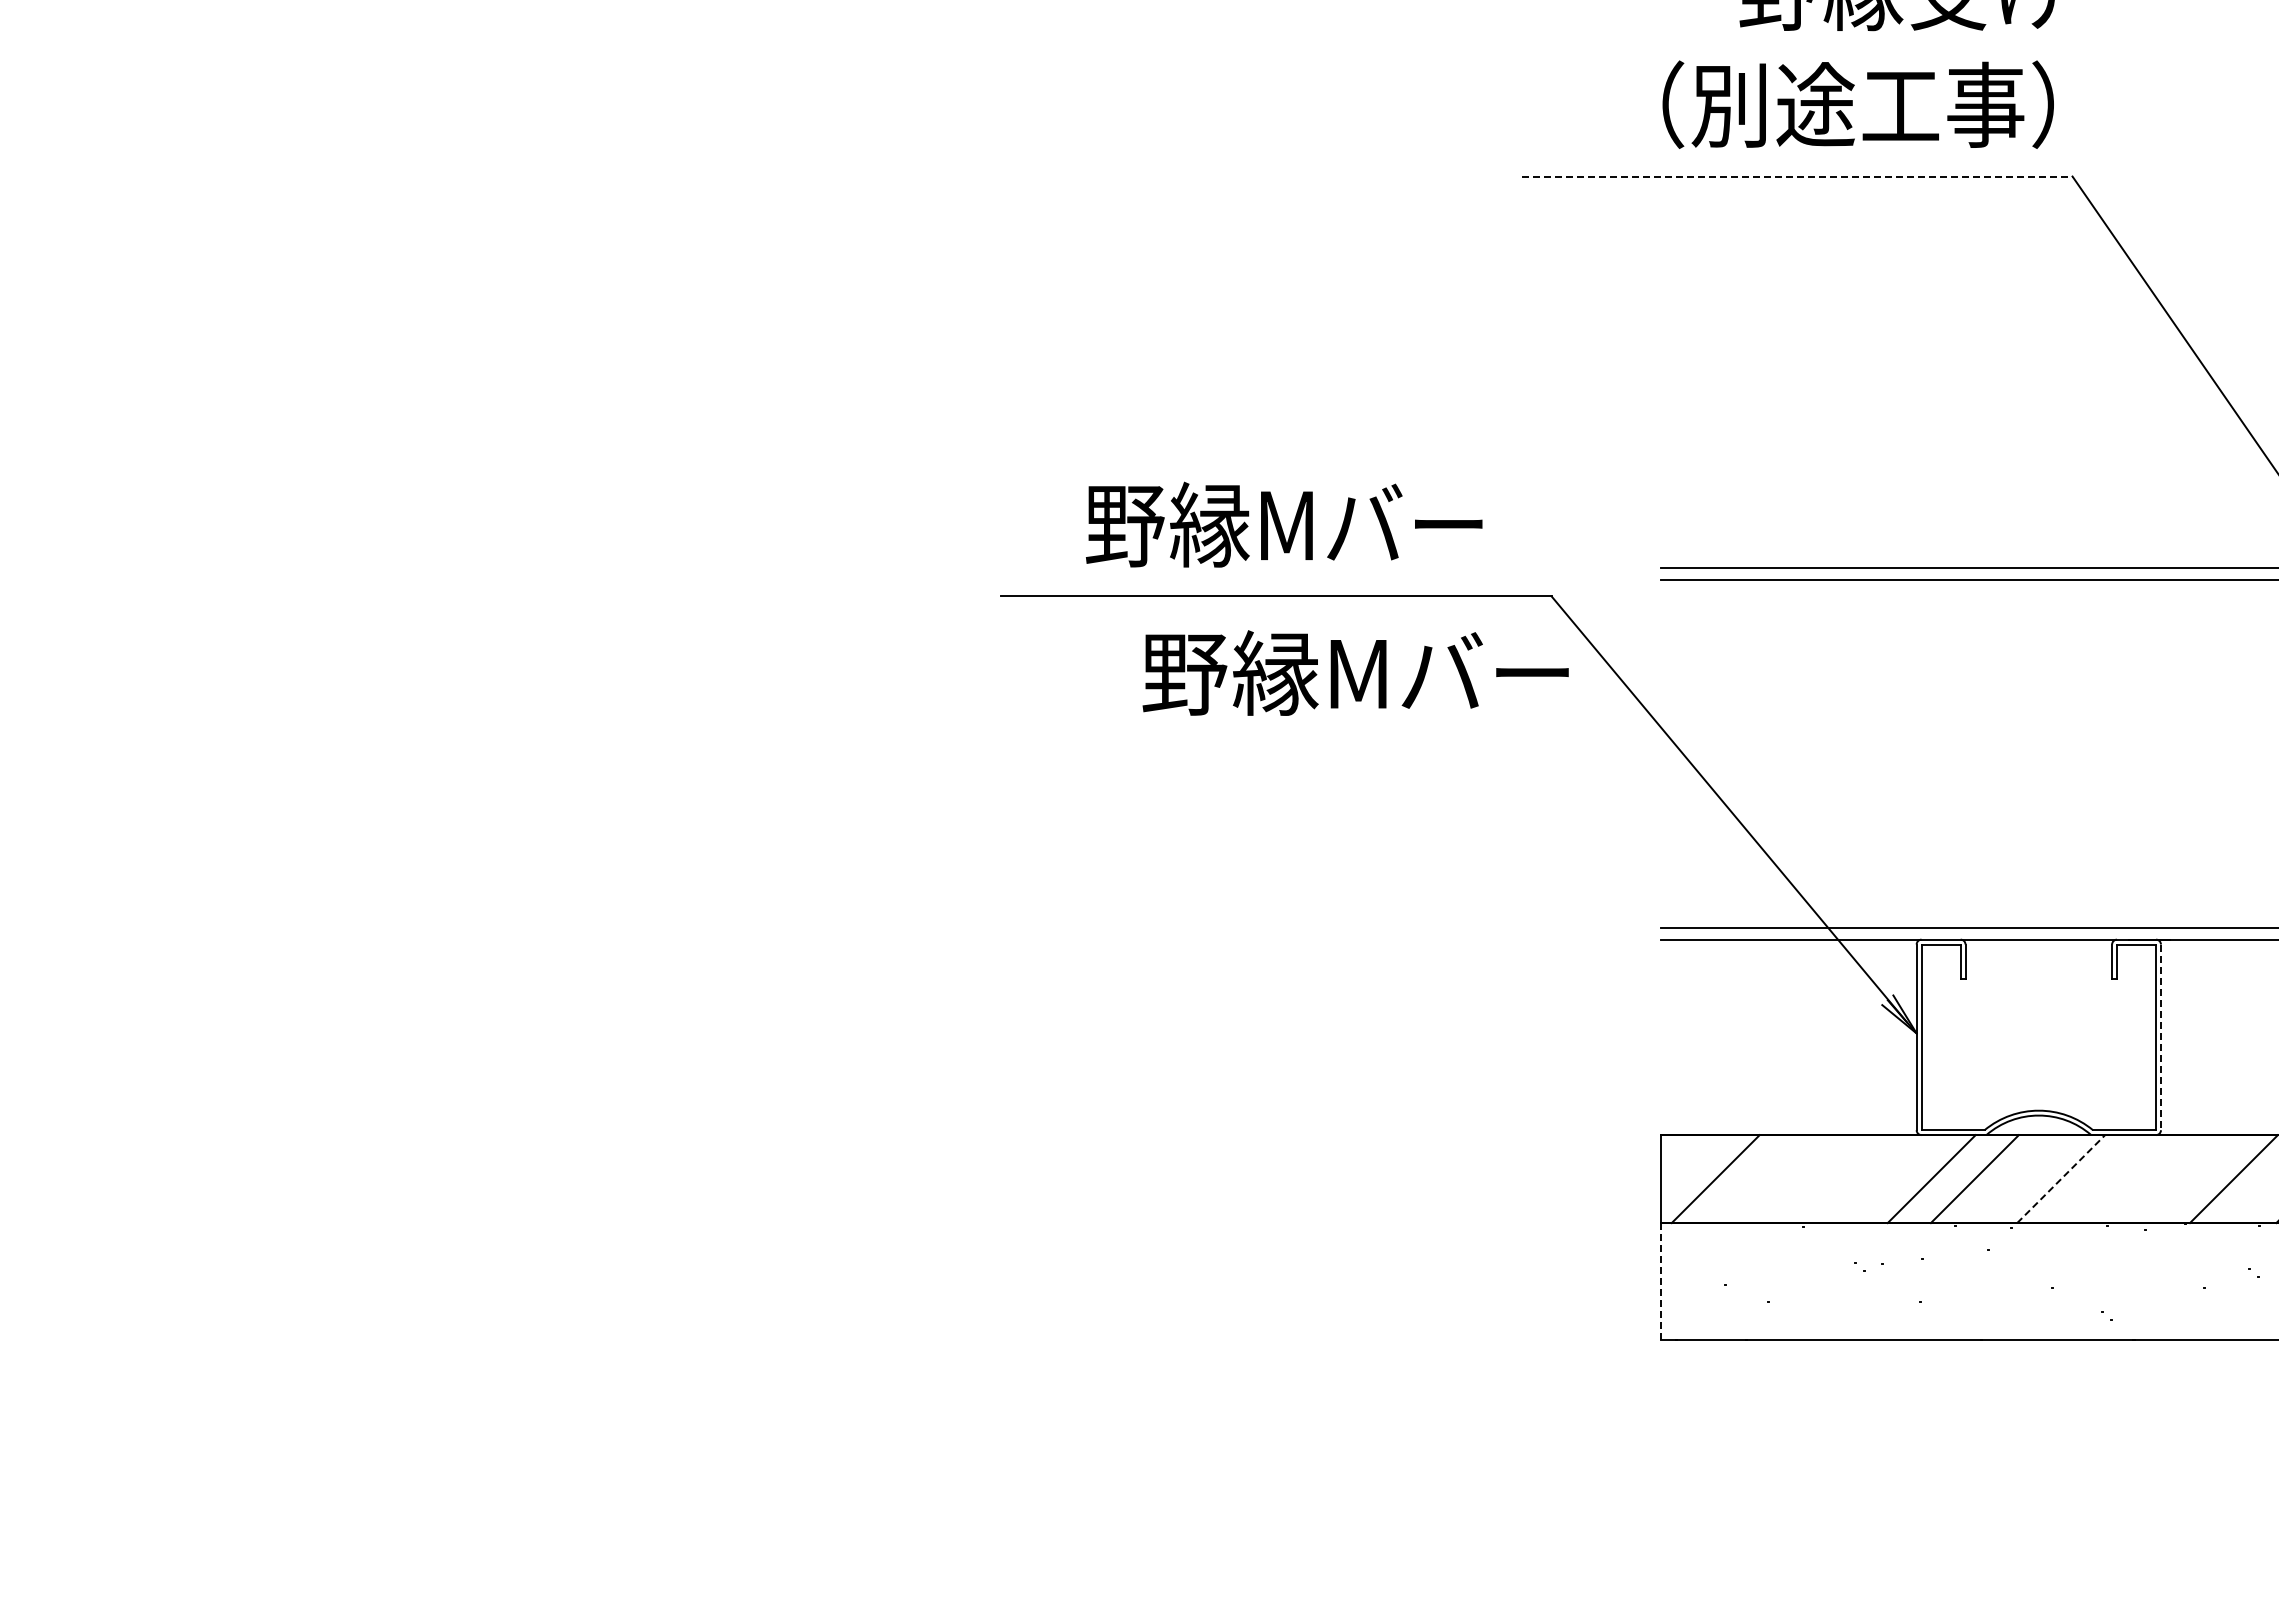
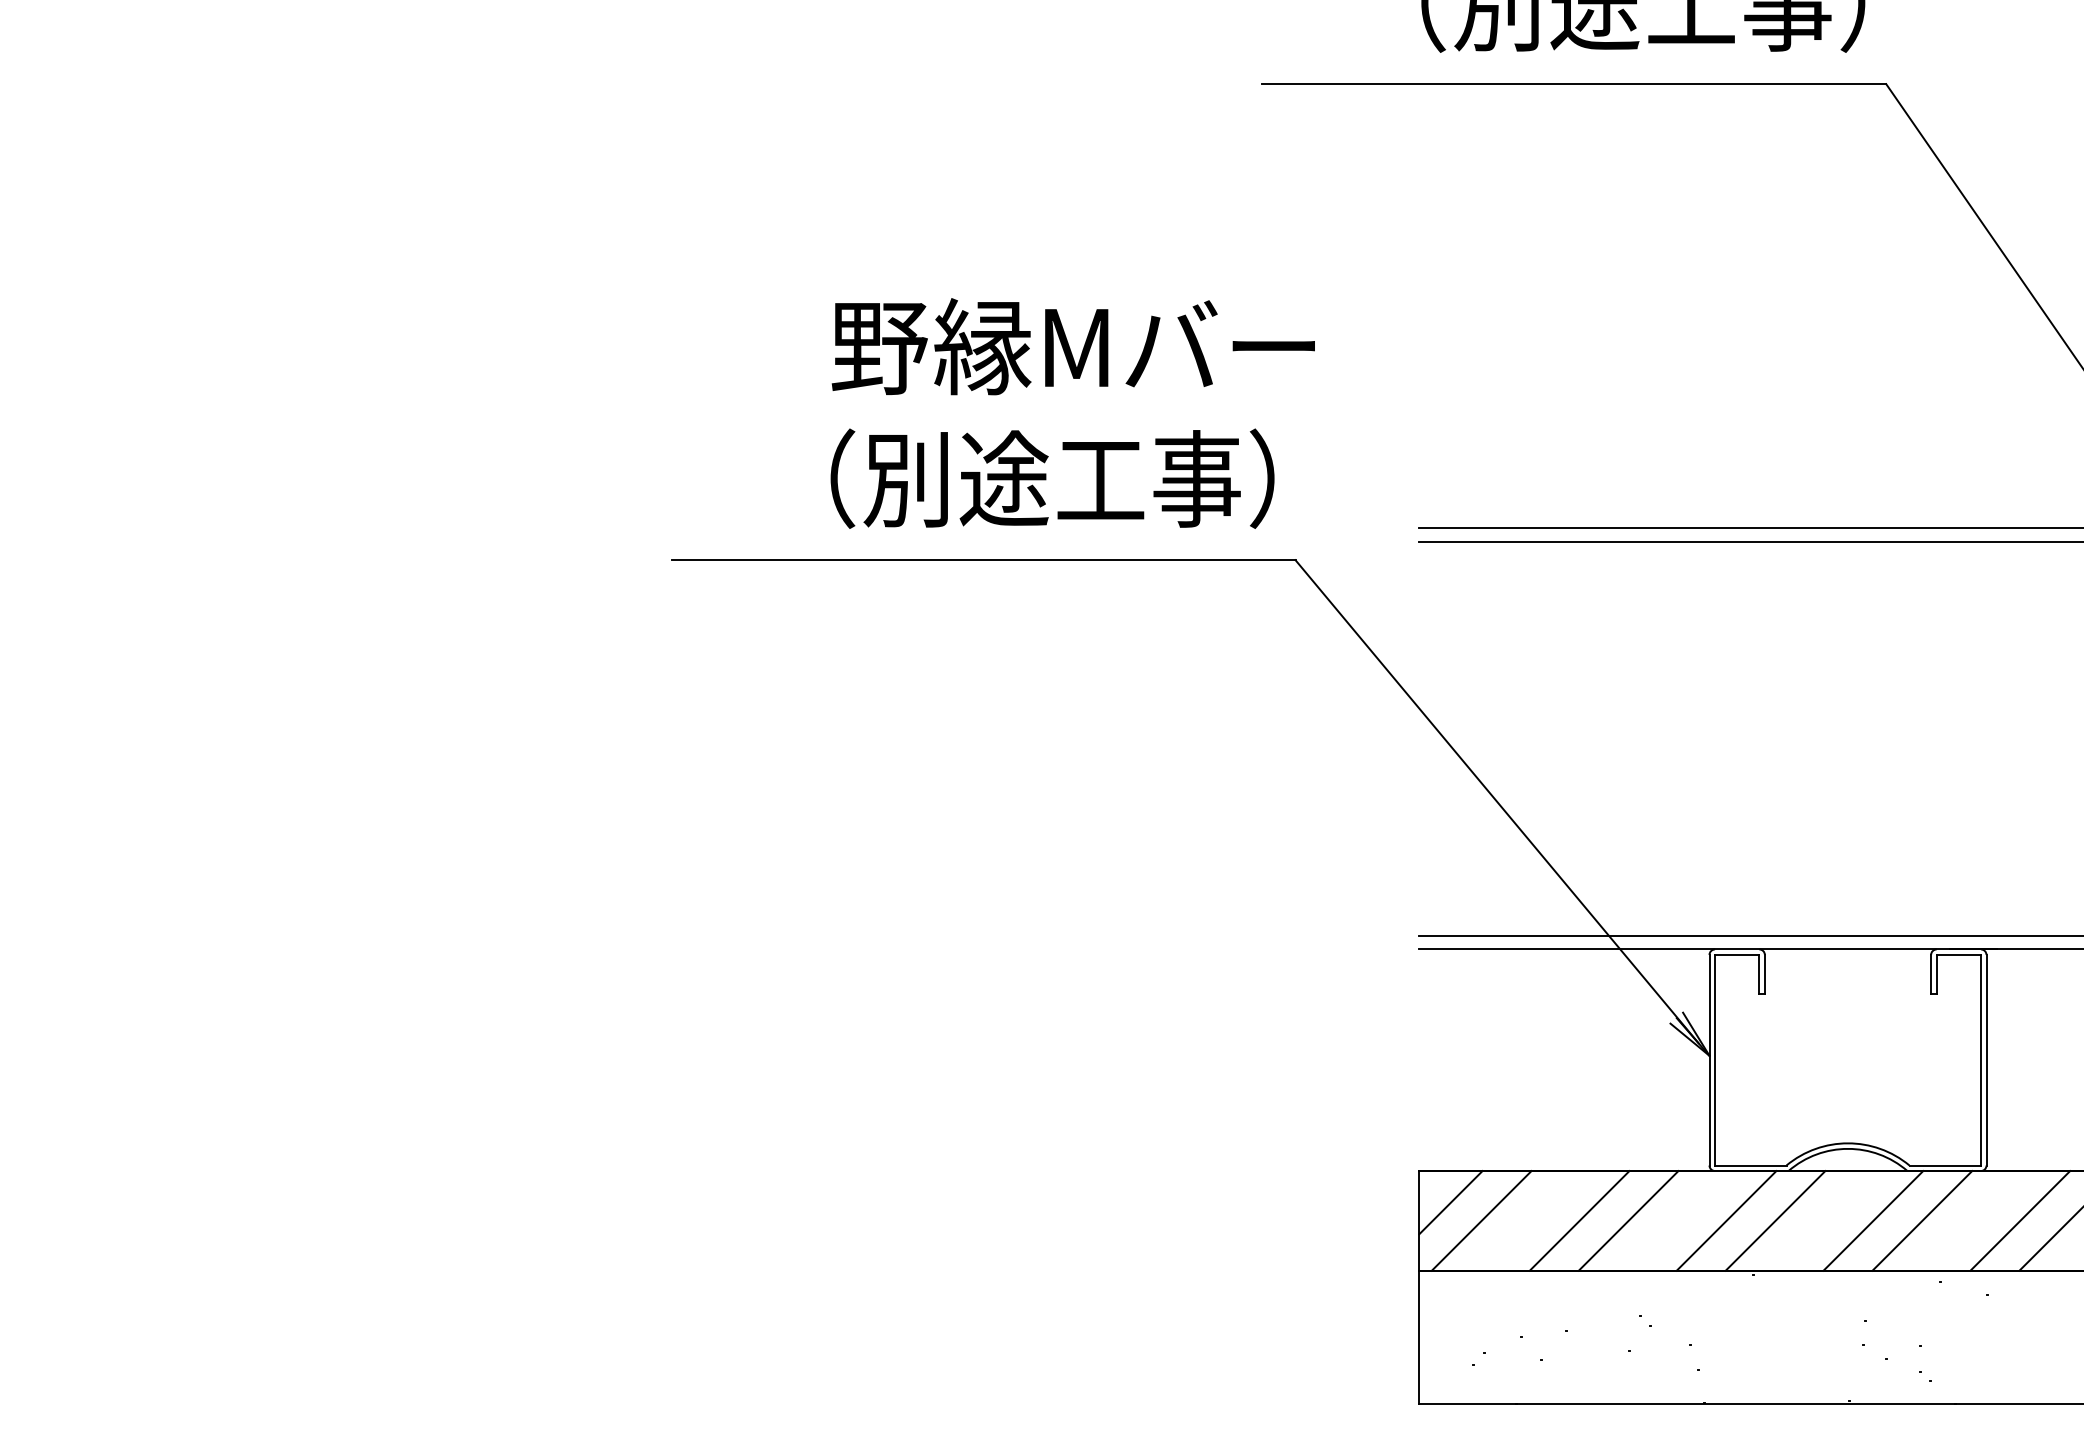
line: (1797, 176) -> (1574, 84), dashed -> solid
text: (1309, 524) -> (1021, 478), 野縁Mバー -> （別途工事）
text: (1355, 672) -> (1073, 346), moved
line: (2160, 1037) -> (1985, 1060), dashed -> solid
line: (1688, 1162) -> (1450, 1202), added
line: (2061, 1178) -> (1873, 1220), dashed -> solid
line: (1802, 1179) -> (1580, 1221), added
line: (1845, 1179) -> (1628, 1221), added
line: (2104, 1179) -> (1922, 1221), added
line: (2190, 1179) -> (2019, 1221), added
line: (1660, 1281) -> (1419, 1337), dashed -> solid

